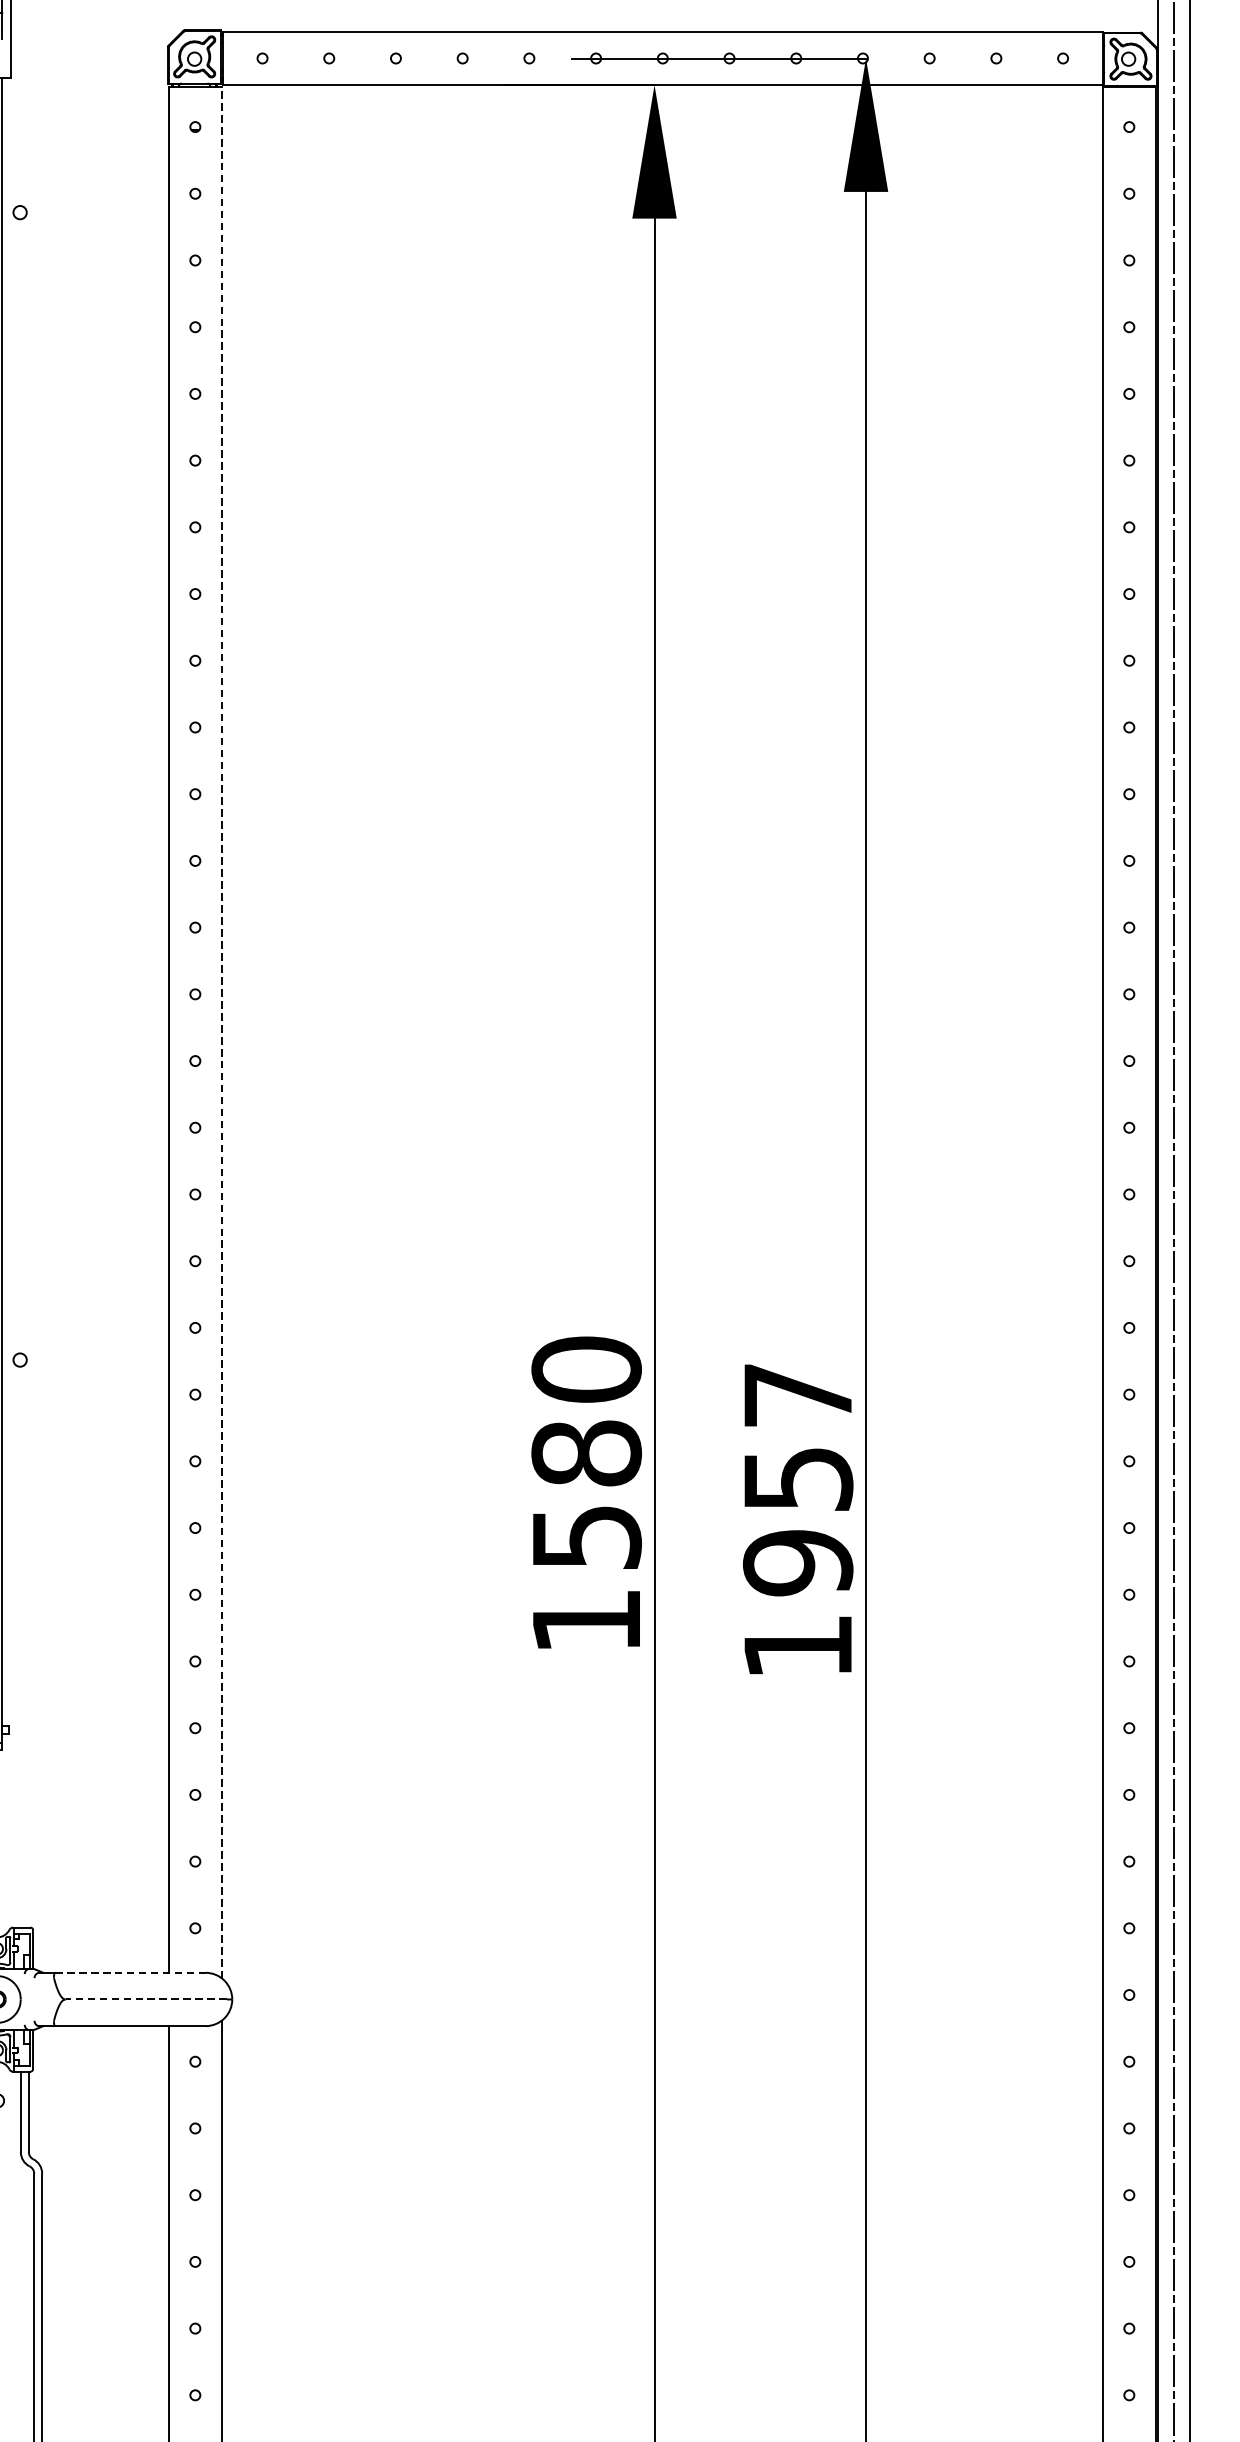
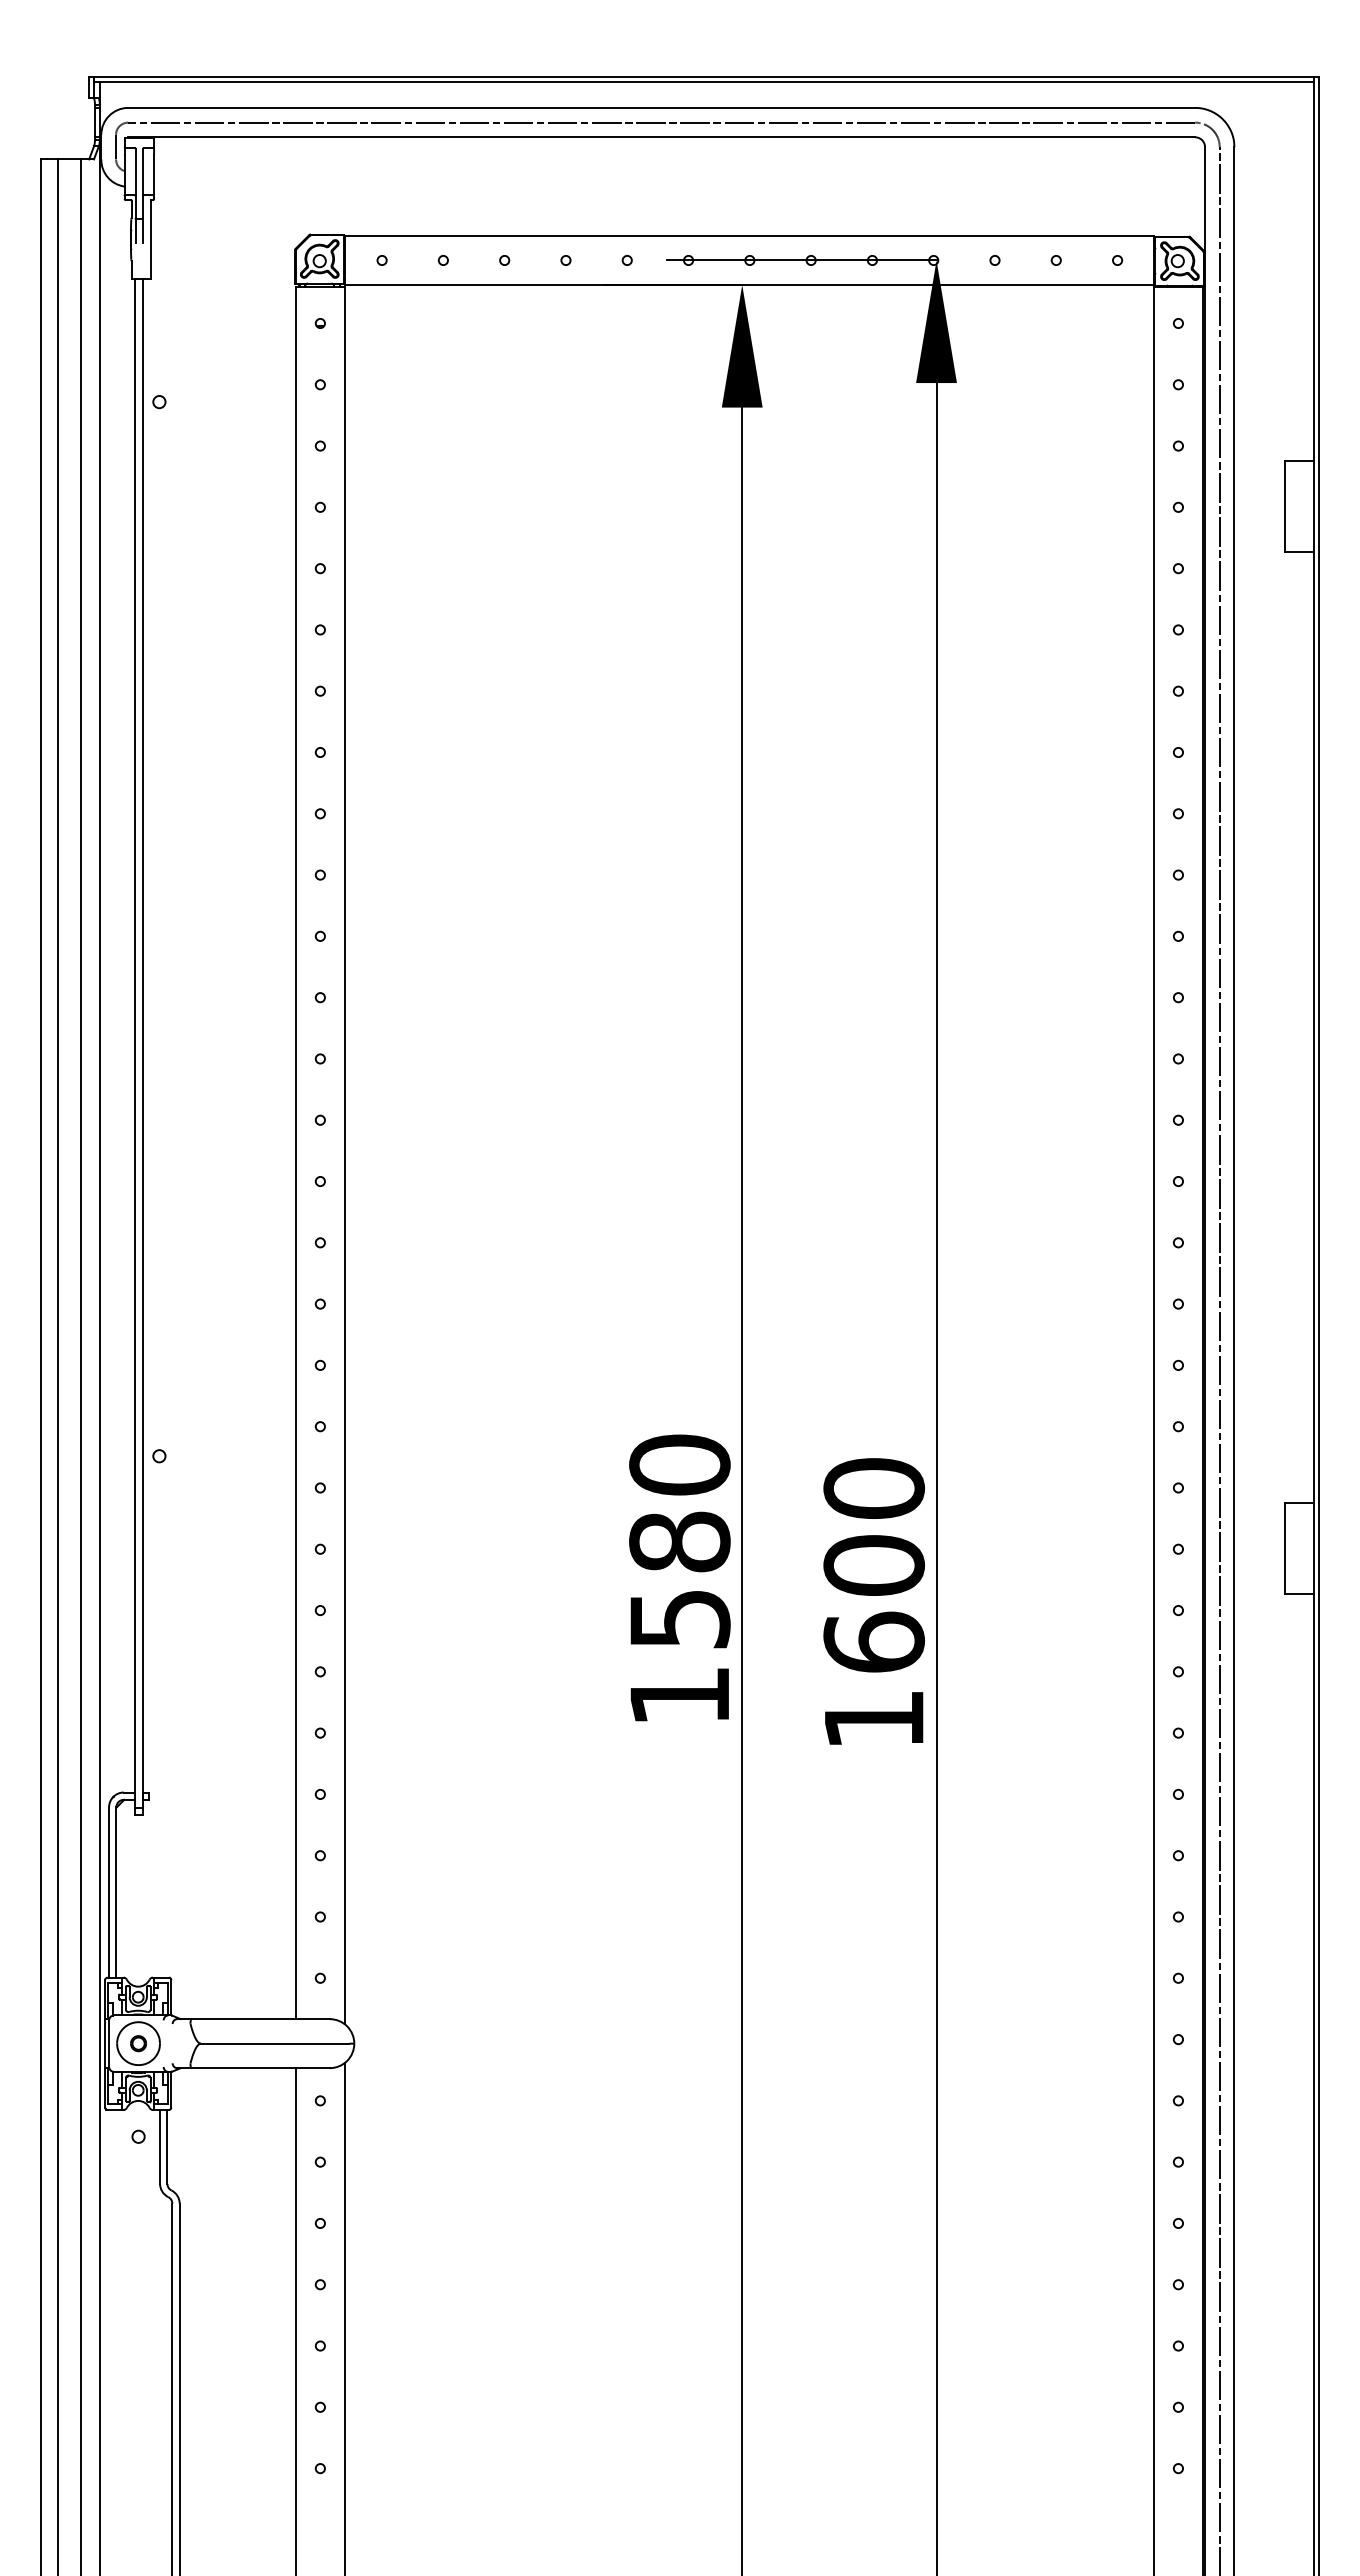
line: (221, 1032) -> (344, 1155), dashed -> solid
text: (798, 1479) -> (874, 1565), 1957 -> 1600
line: (131, 1973) -> (261, 2019), dashed -> solid
line: (145, 1999) -> (274, 2043), dashed -> solid

